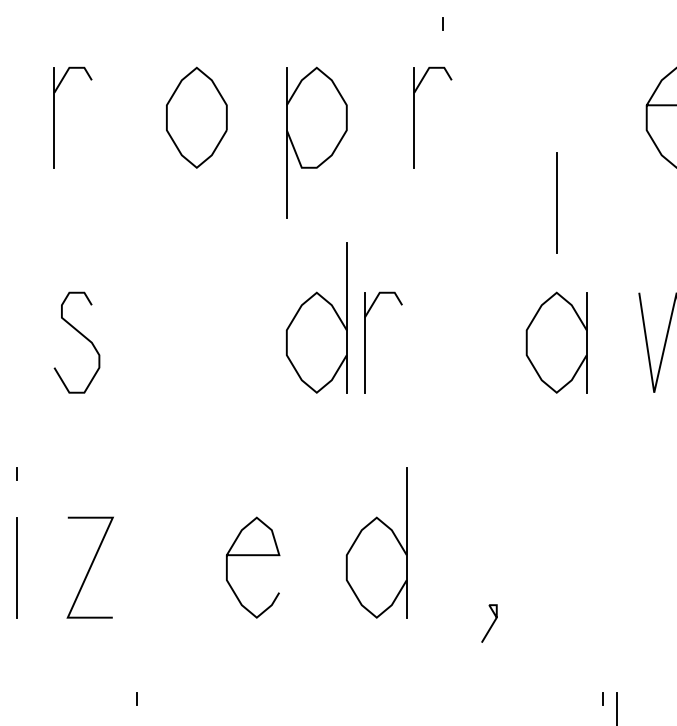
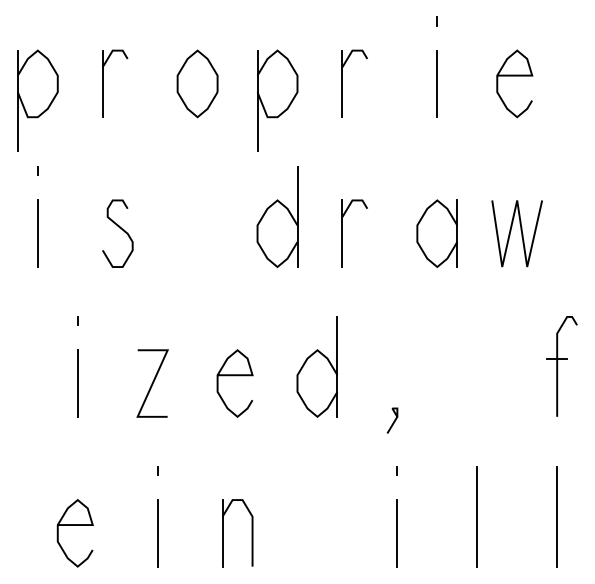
line: (441, 24) -> (436, 21), moved
line: (555, 202) -> (436, 83), moved
part: (364, 342) -> (342, 233), moved
line: (90, 567) -> (152, 383), moved
line: (602, 698) -> (396, 470), moved

